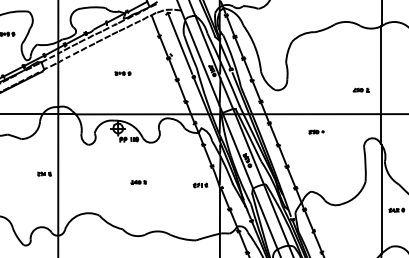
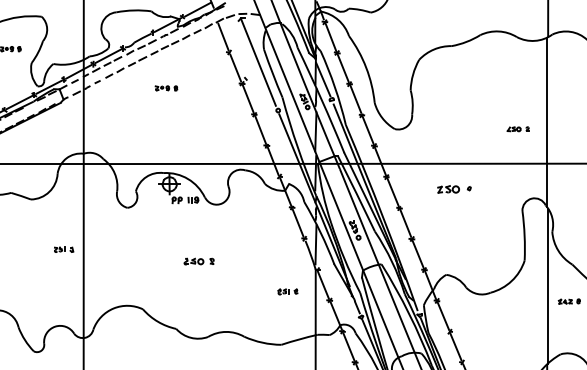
part: (122, 73) -> (165, 88), moved
part: (316, 131) -> (454, 188), size x1.6
part: (138, 182) -> (198, 261), size x1.4
part: (200, 185) -> (287, 291), moved

